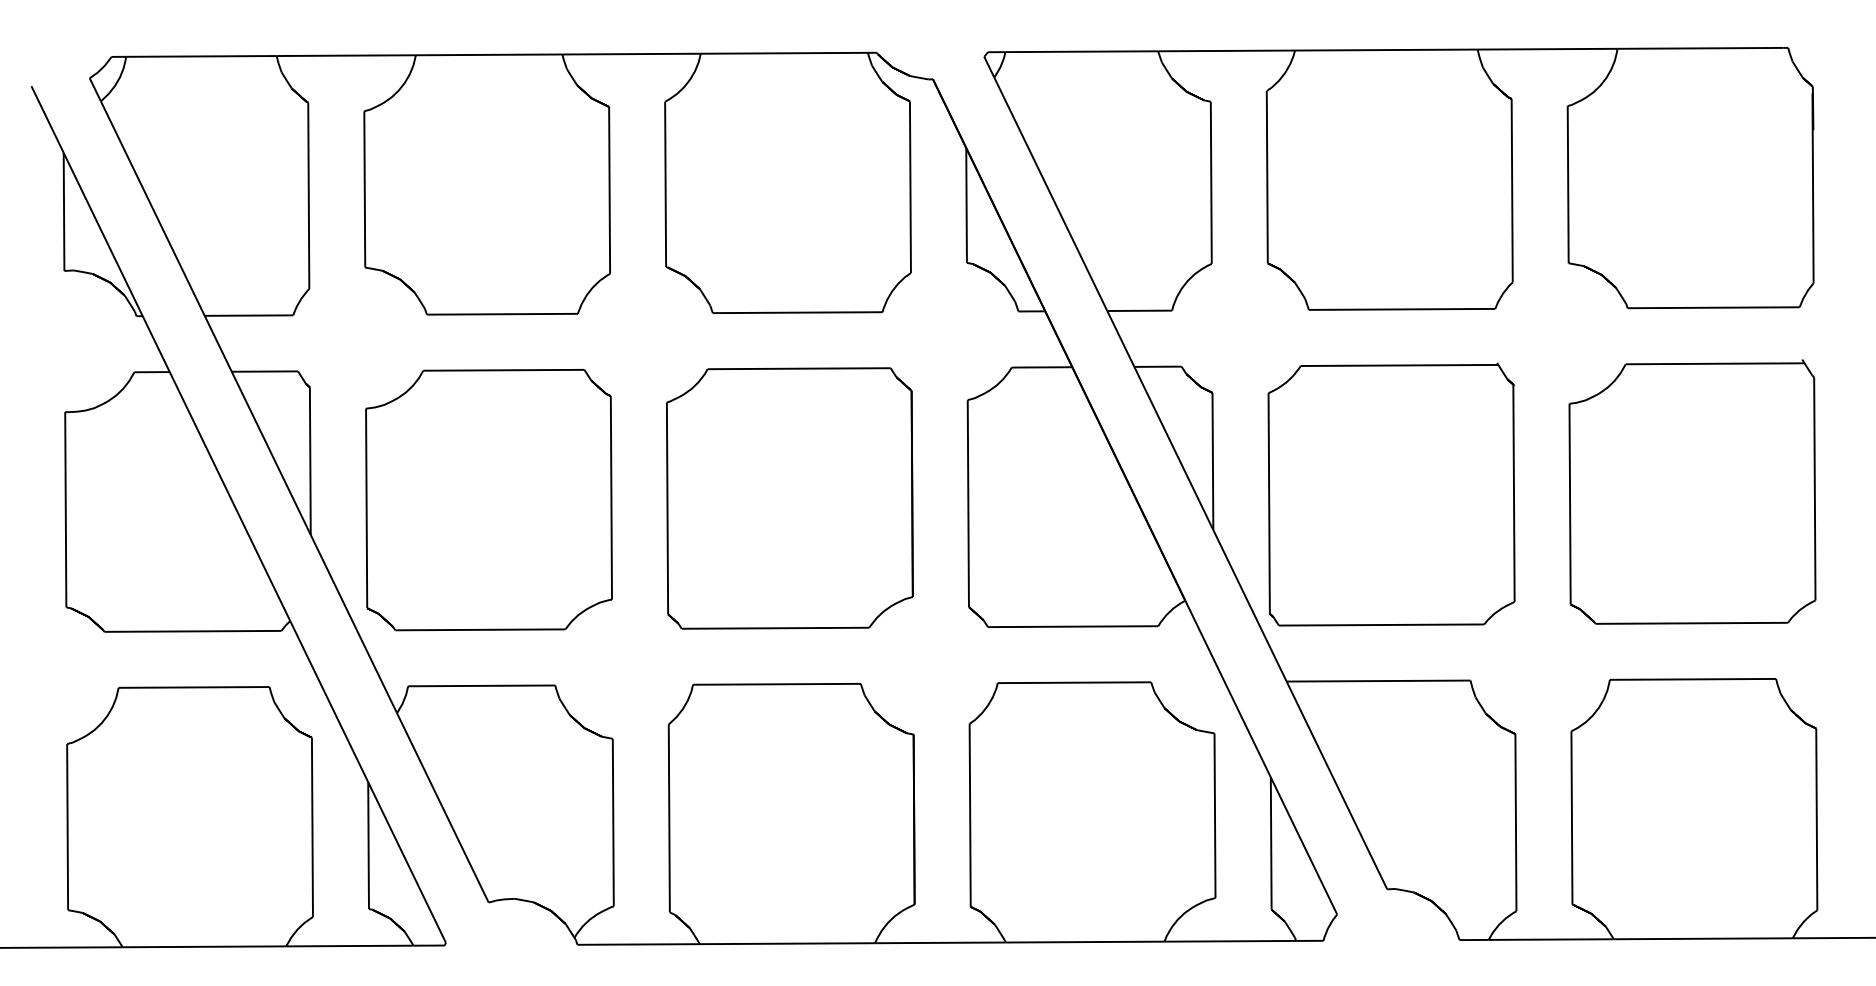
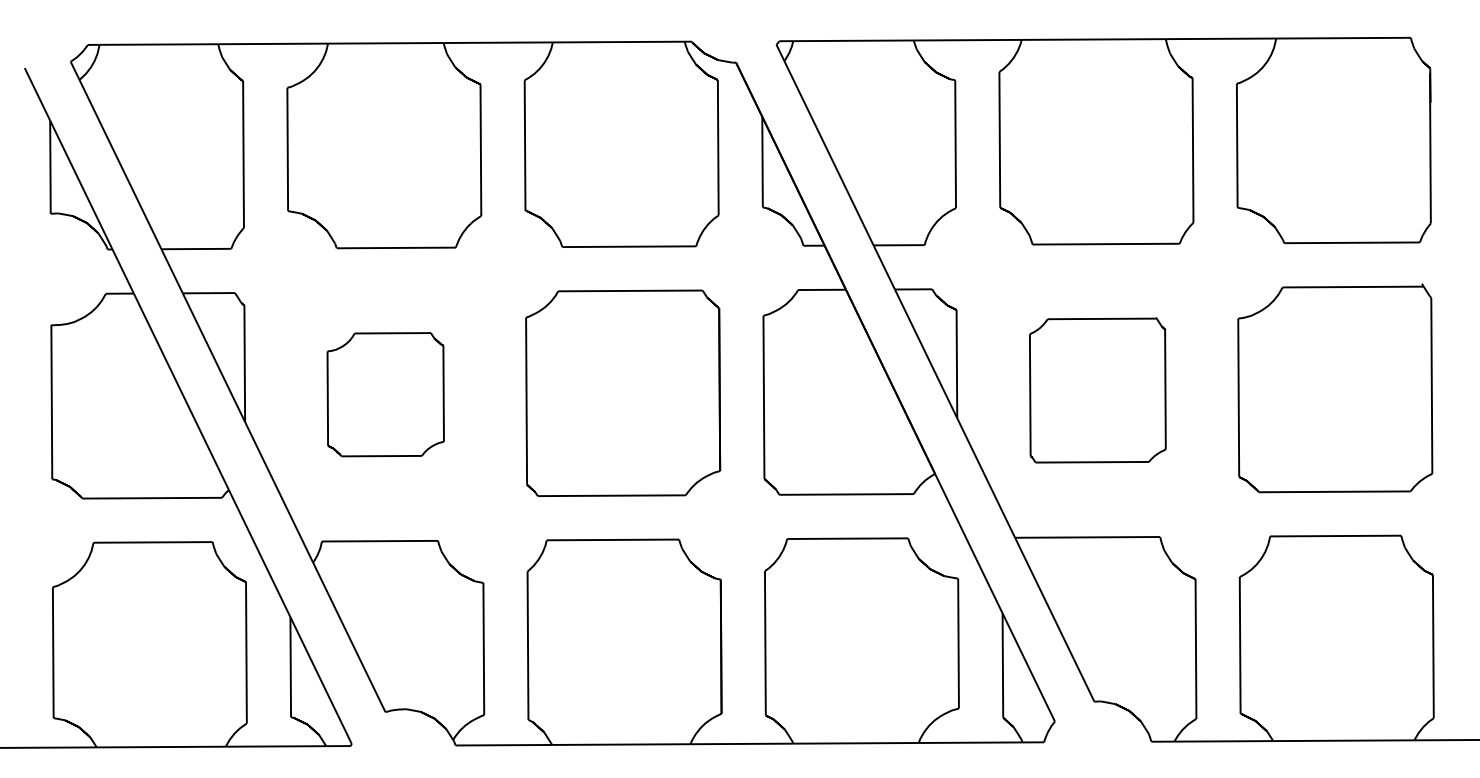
part: (1391, 494) -> (1097, 390), size x0.7
part: (488, 500) -> (385, 394), size x0.6

